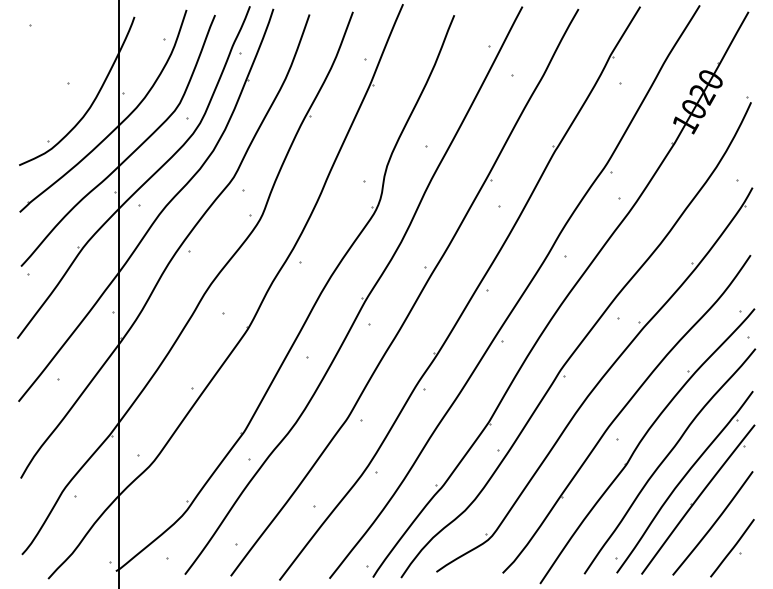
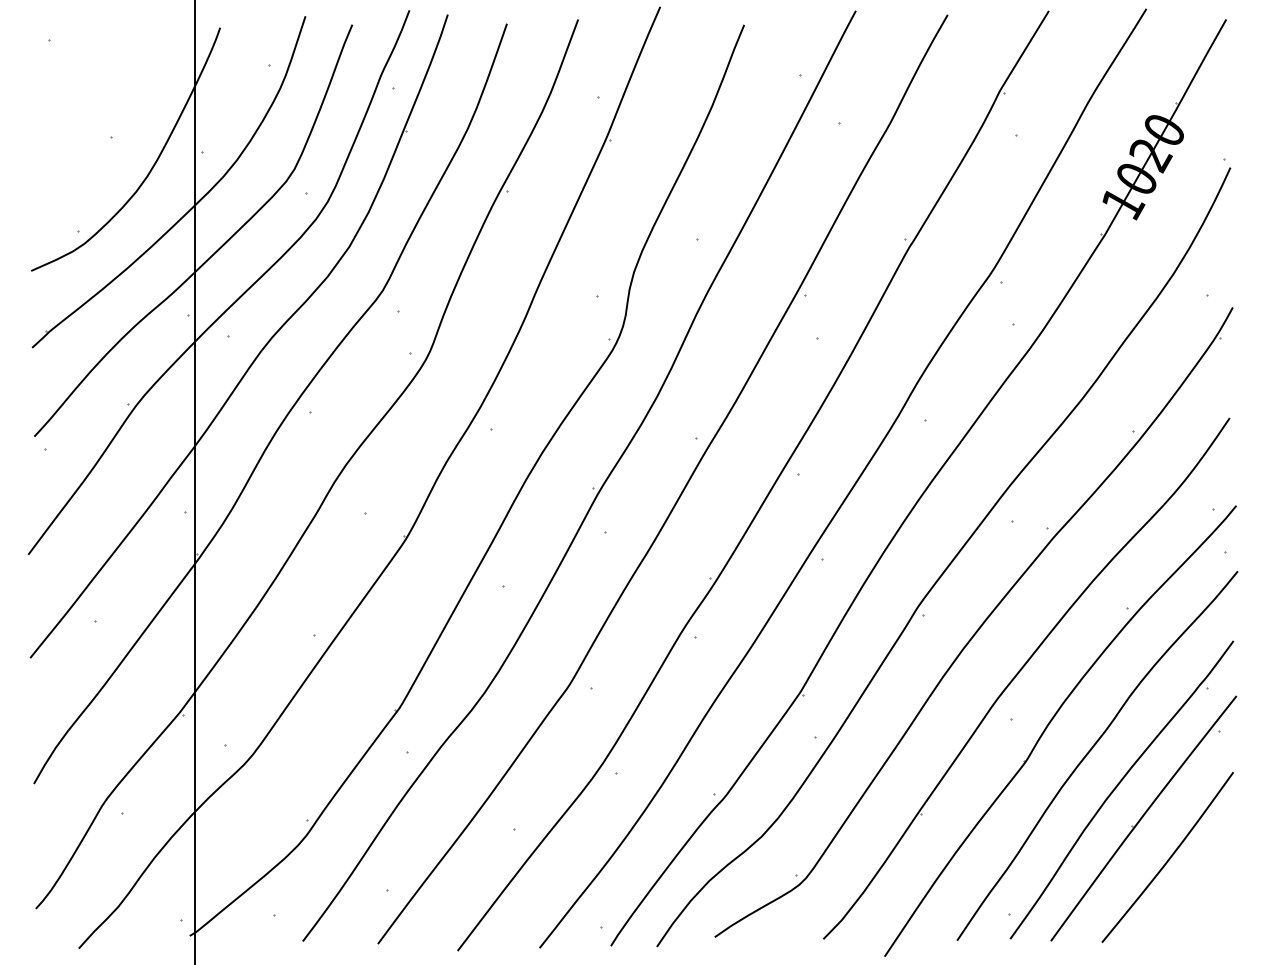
part: (732, 548) -> (1199, 898), removed

